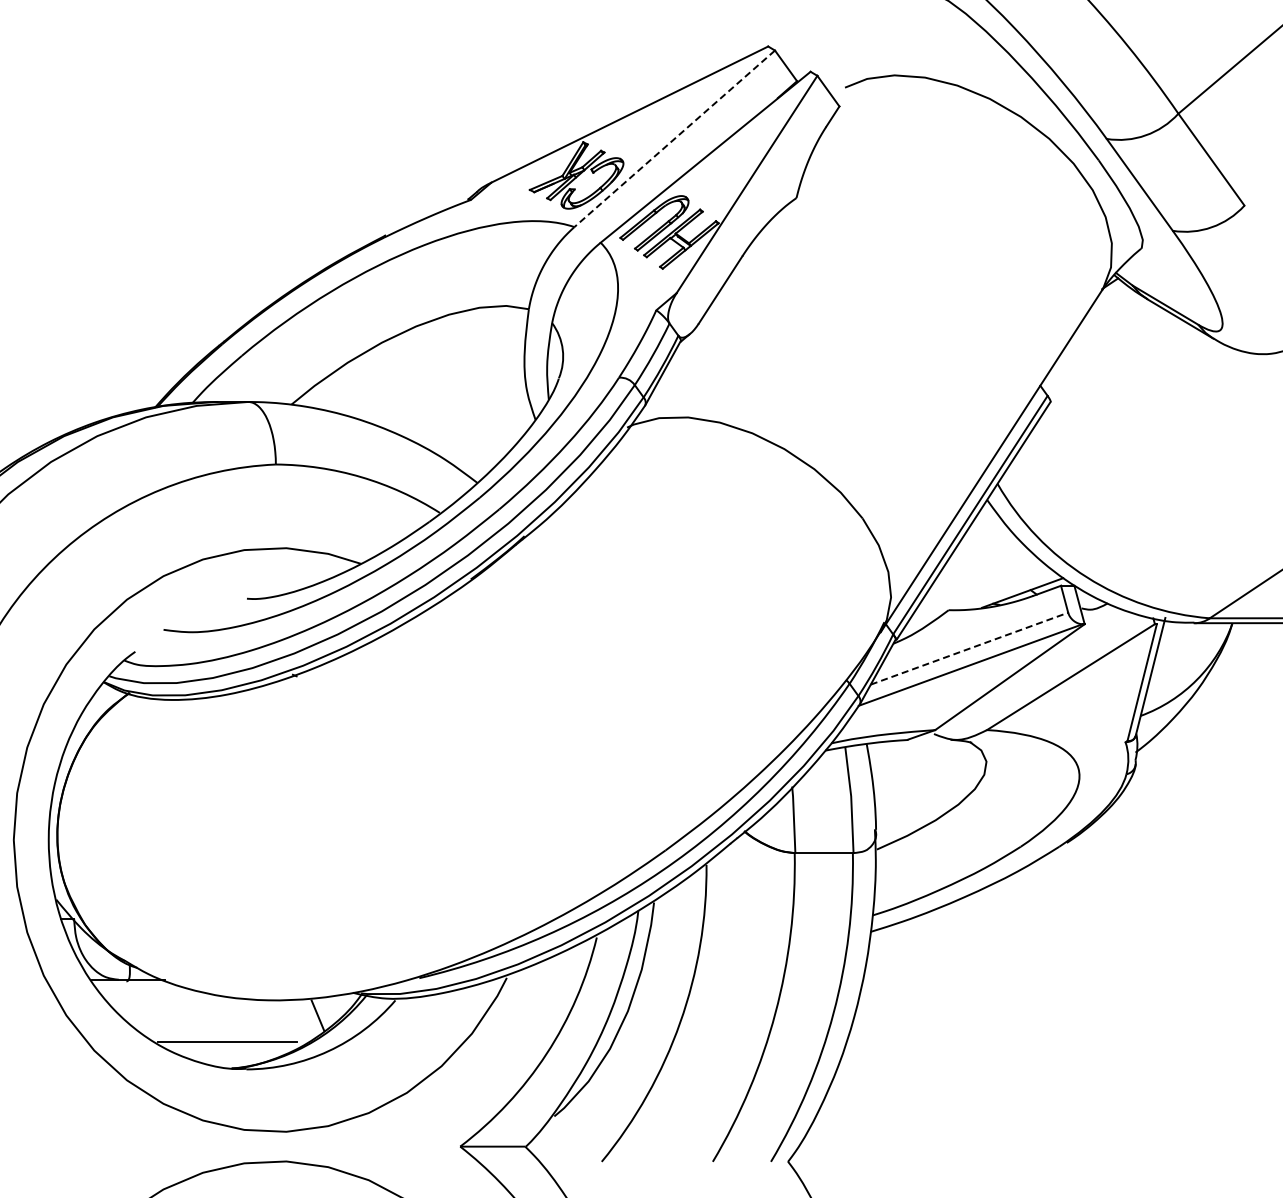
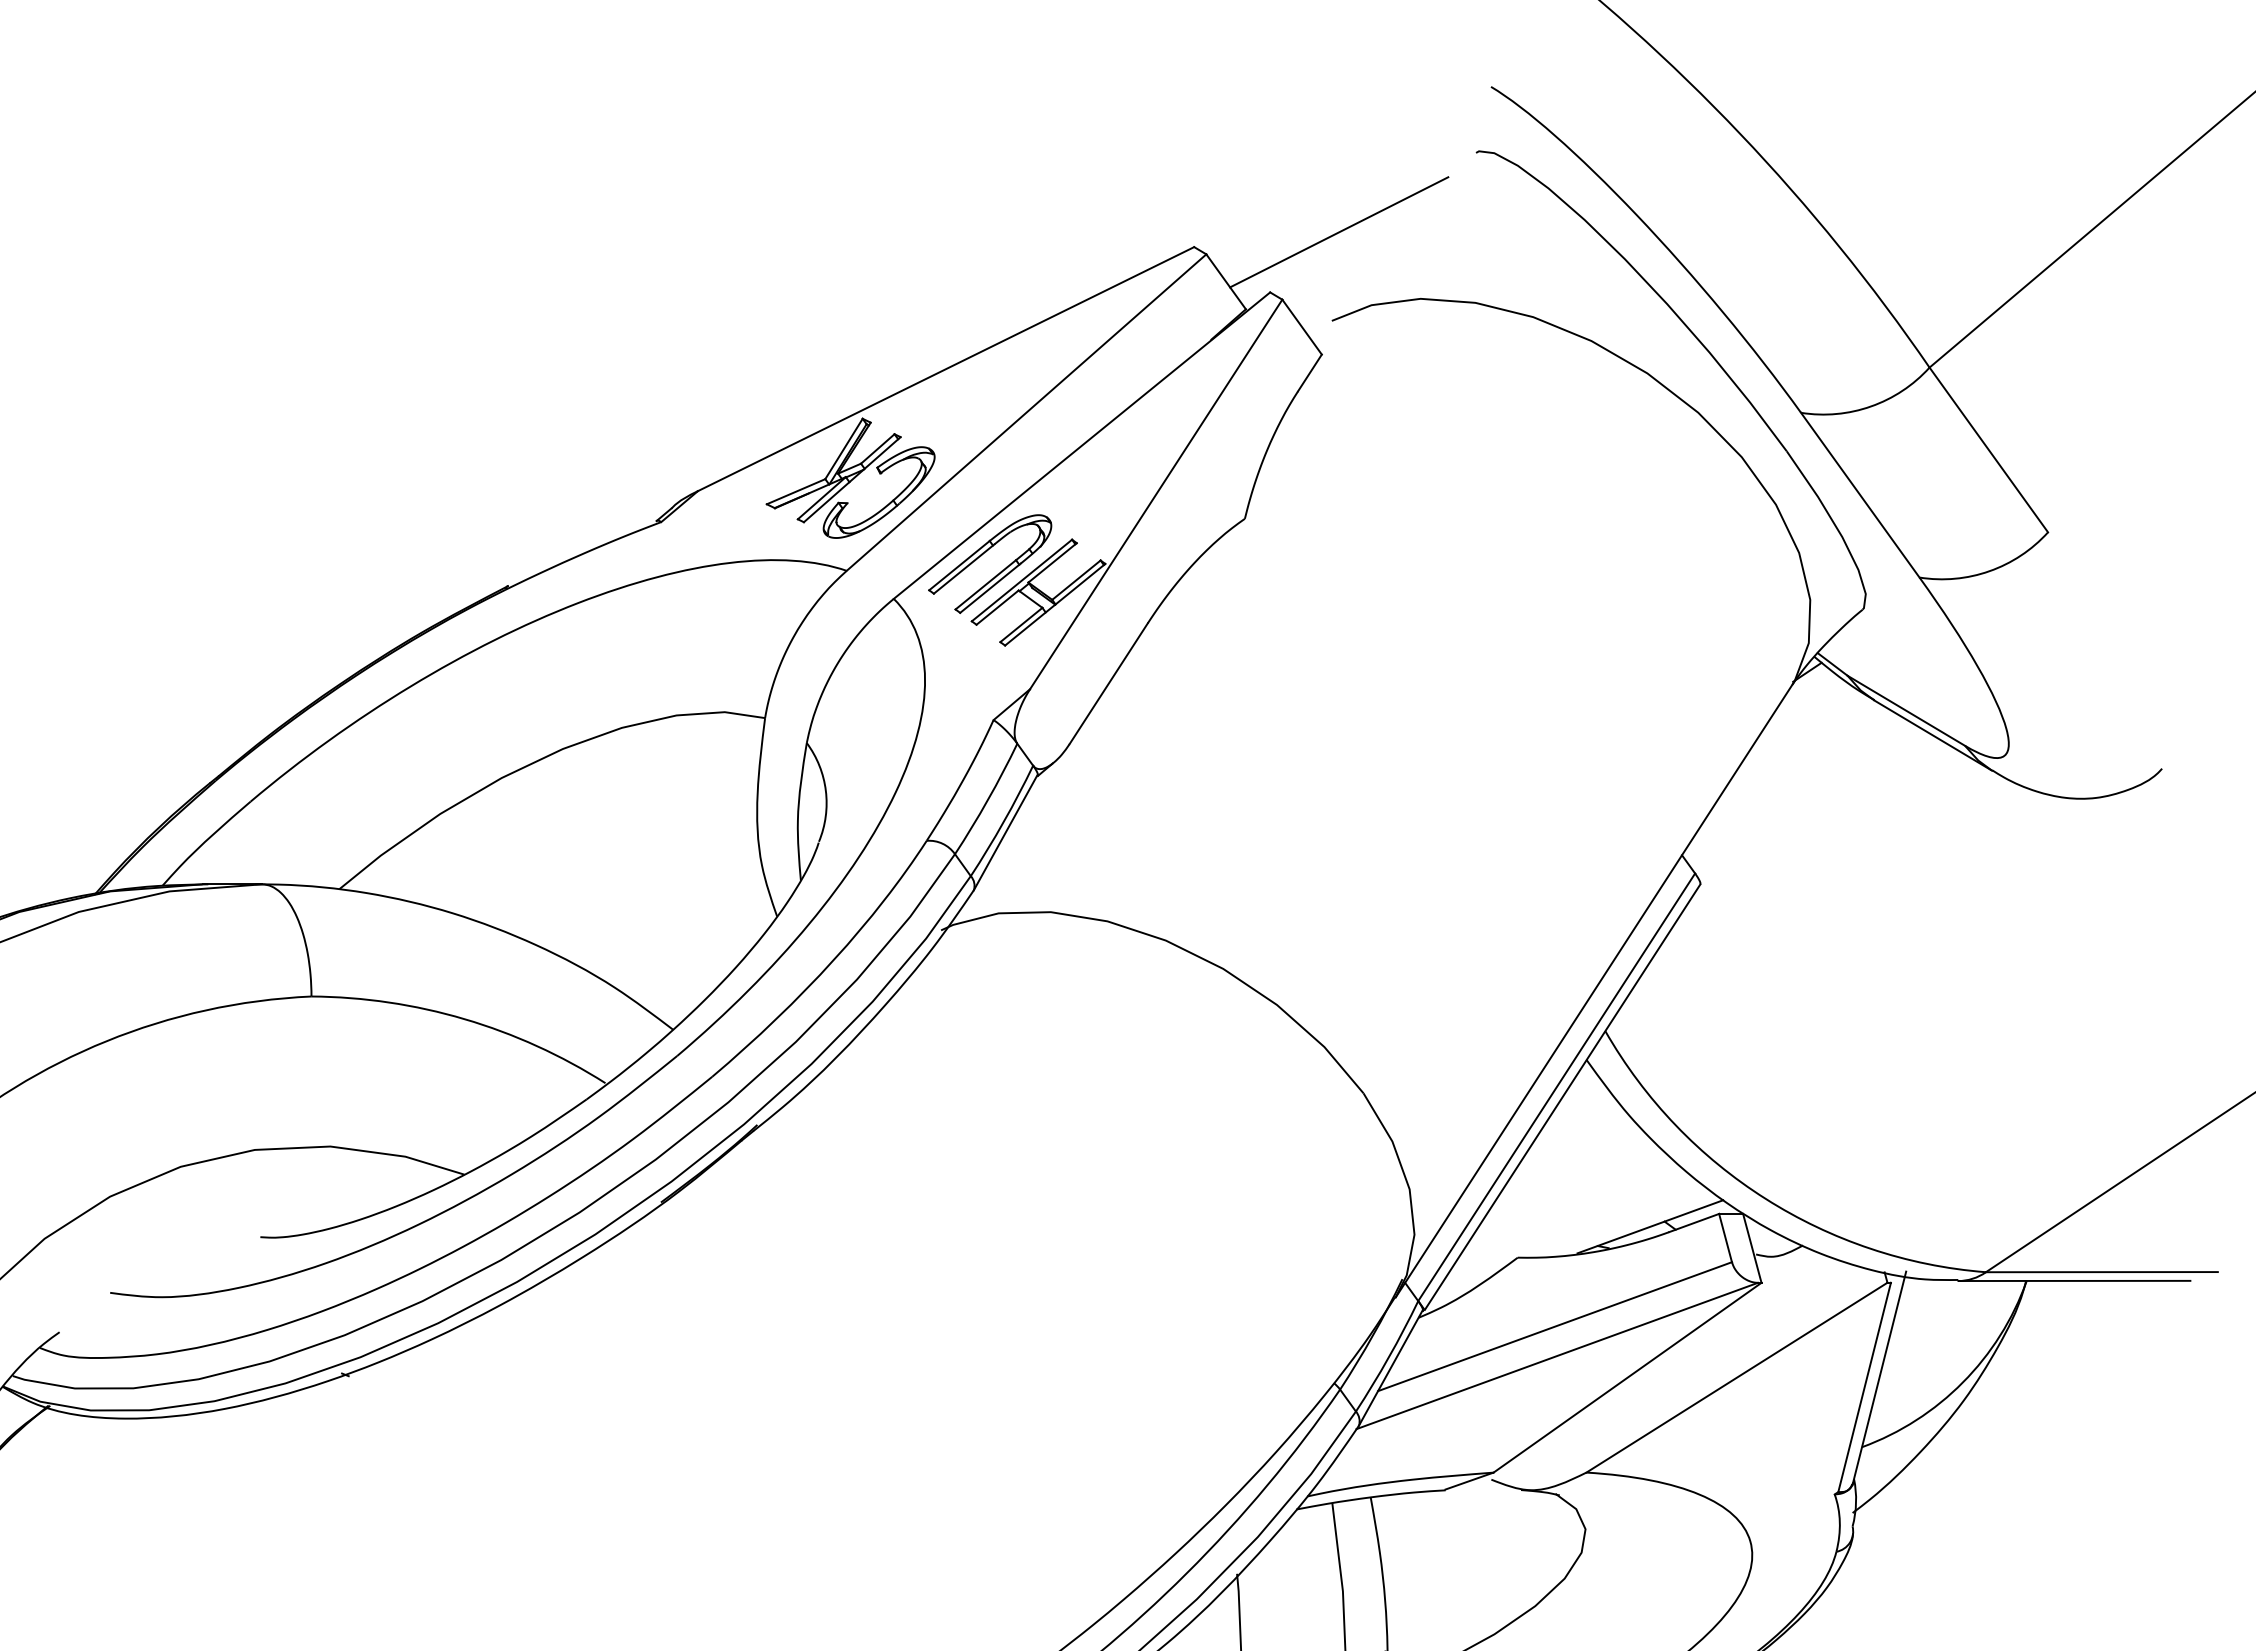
line: (848, 37) -> (1338, 230), added
line: (674, 138) -> (1026, 412), dashed -> solid
line: (969, 648) -> (1555, 1326), dashed -> solid

